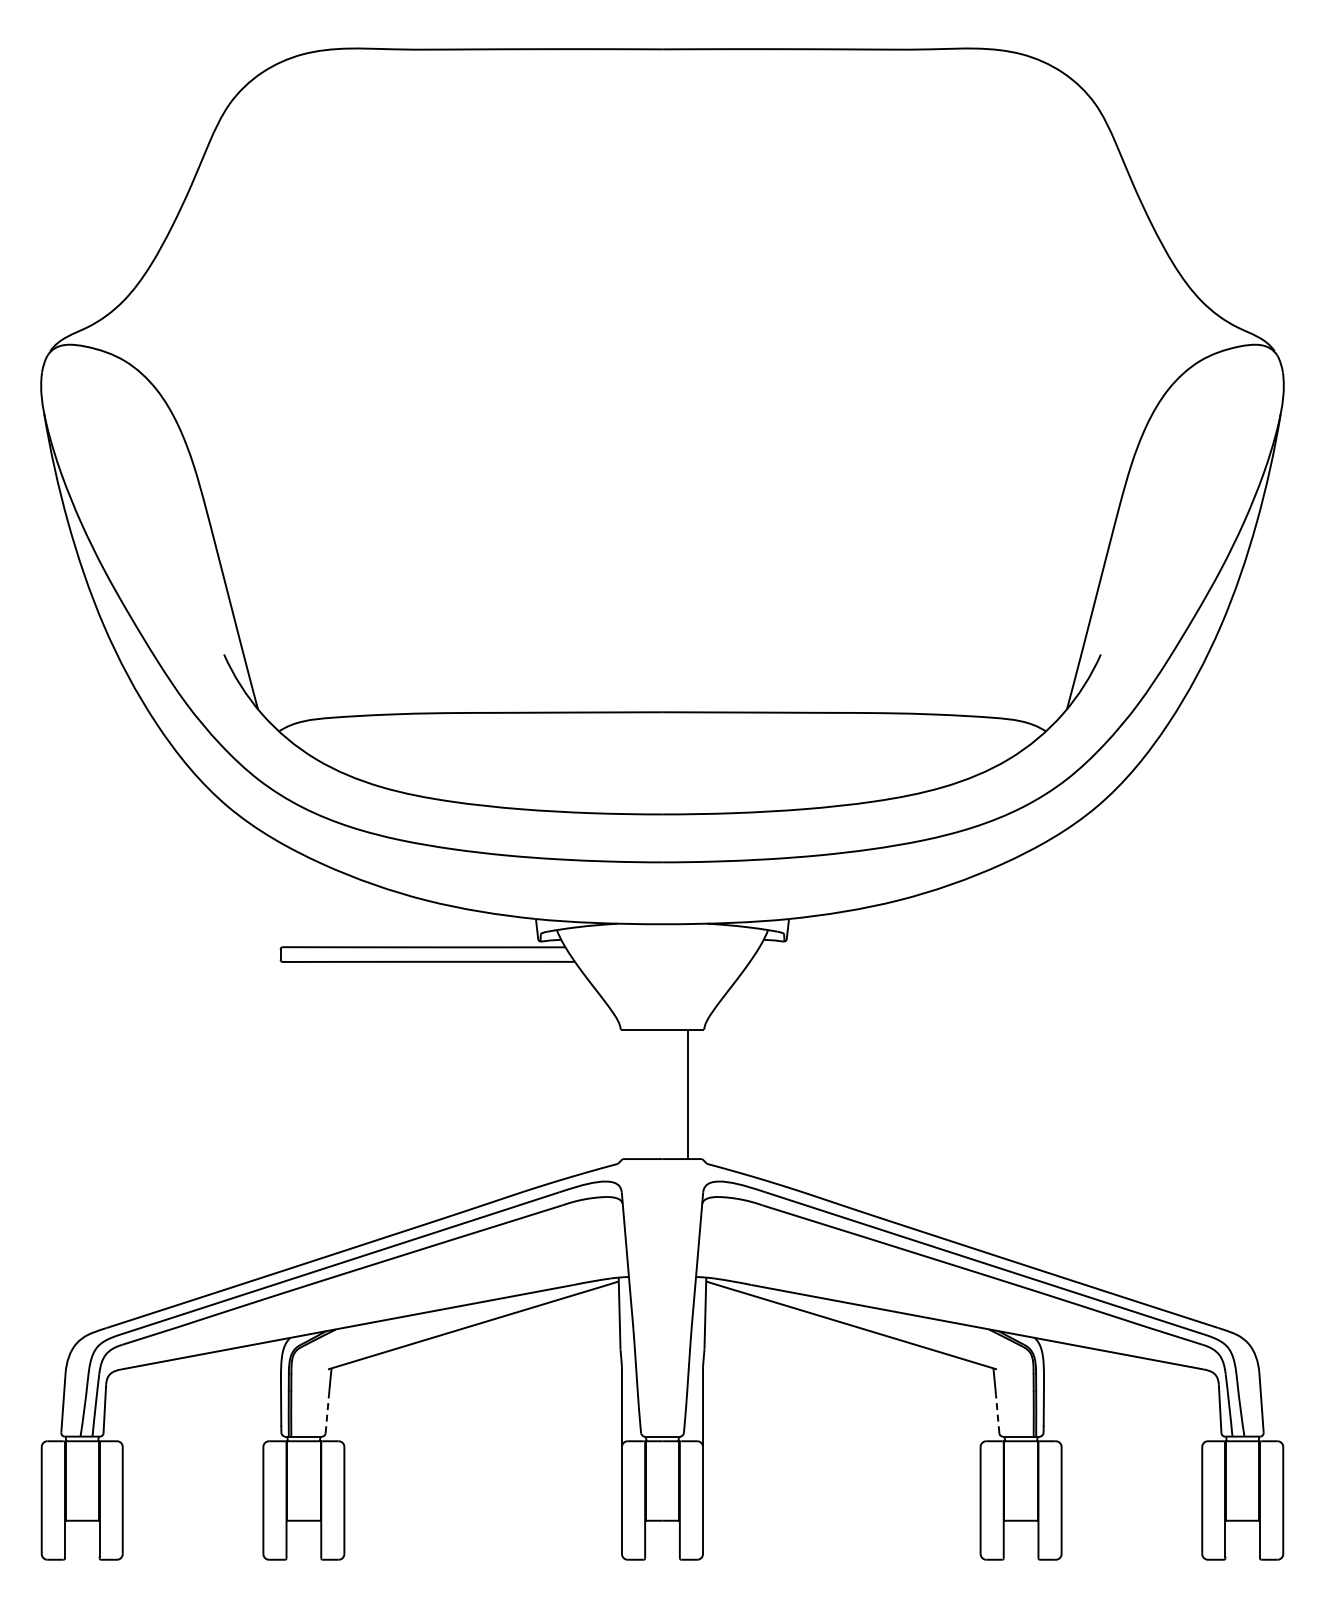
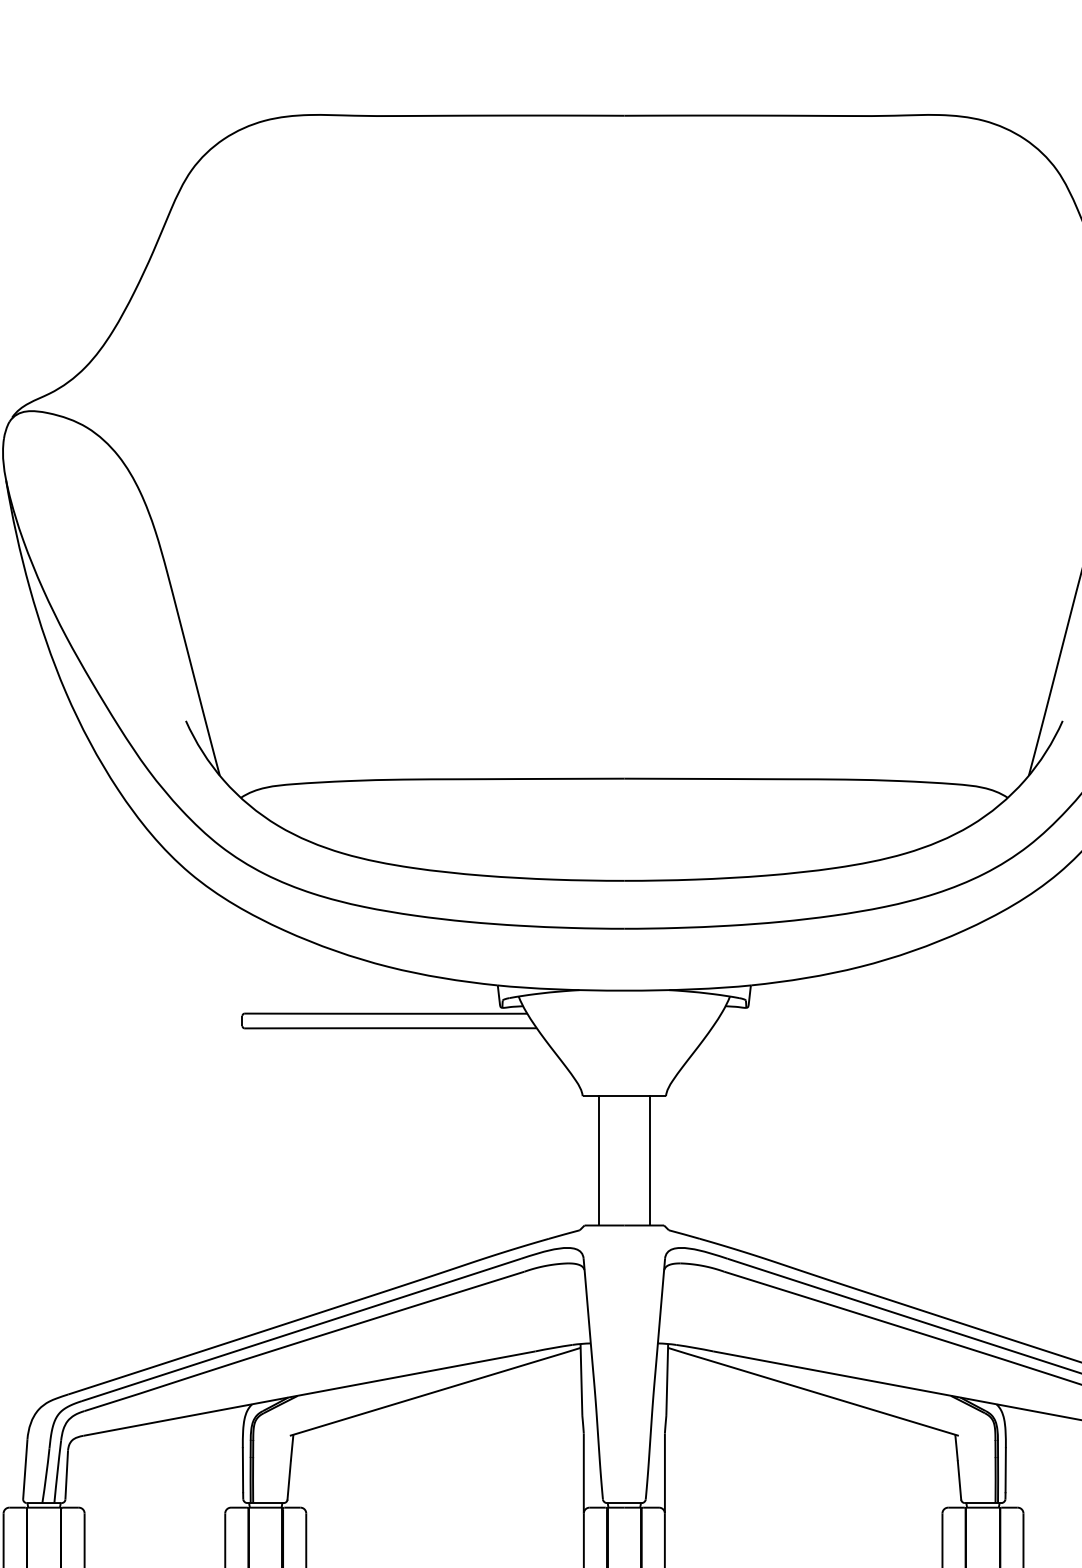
line: (637, 1094) -> (599, 1160), added
line: (327, 1413) -> (289, 1479), dashed -> solid
line: (997, 1413) -> (959, 1479), dashed -> solid

